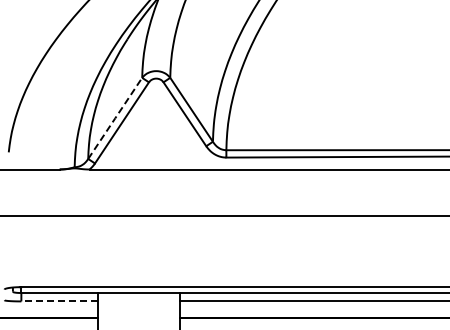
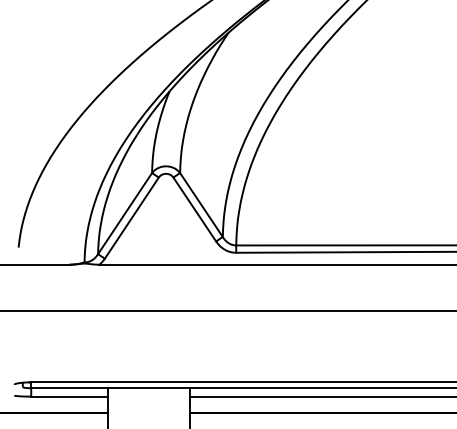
line: (115, 118) -> (125, 213), dashed -> solid
line: (59, 301) -> (69, 396), dashed -> solid

